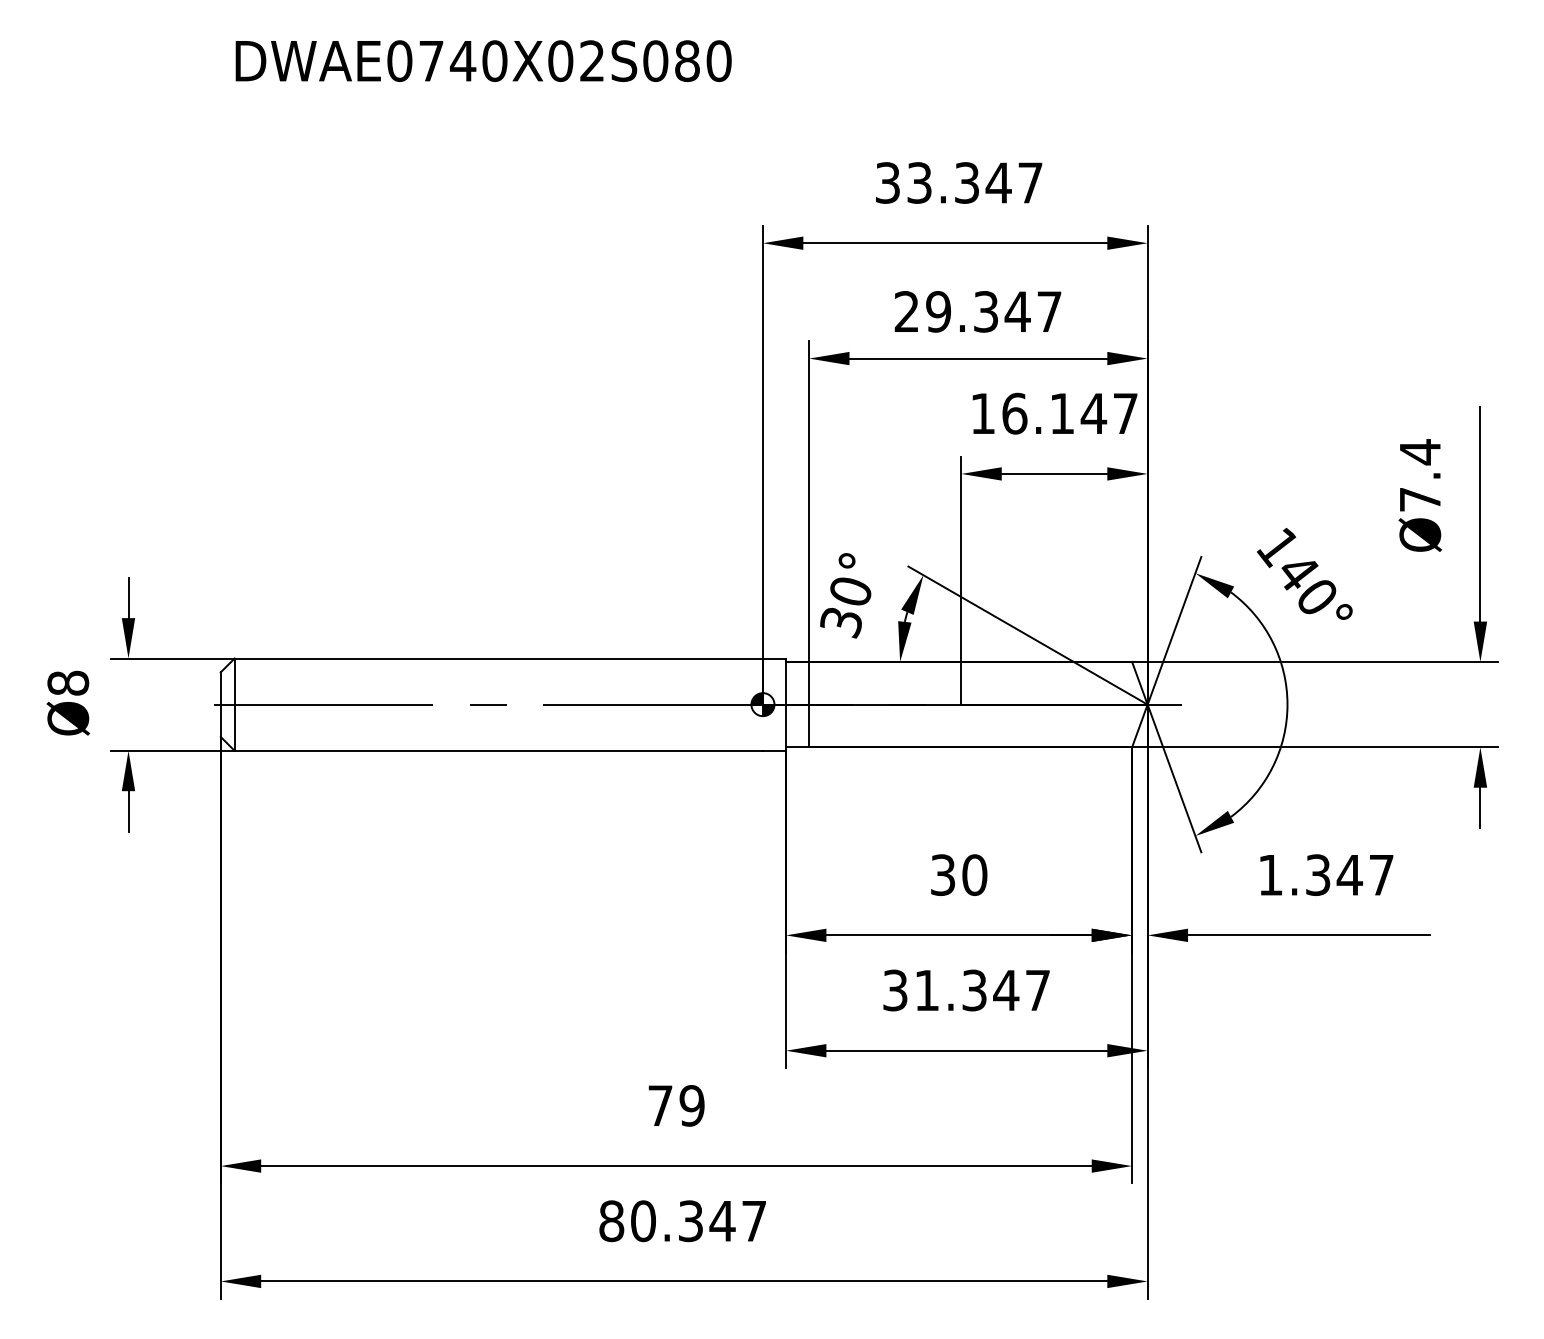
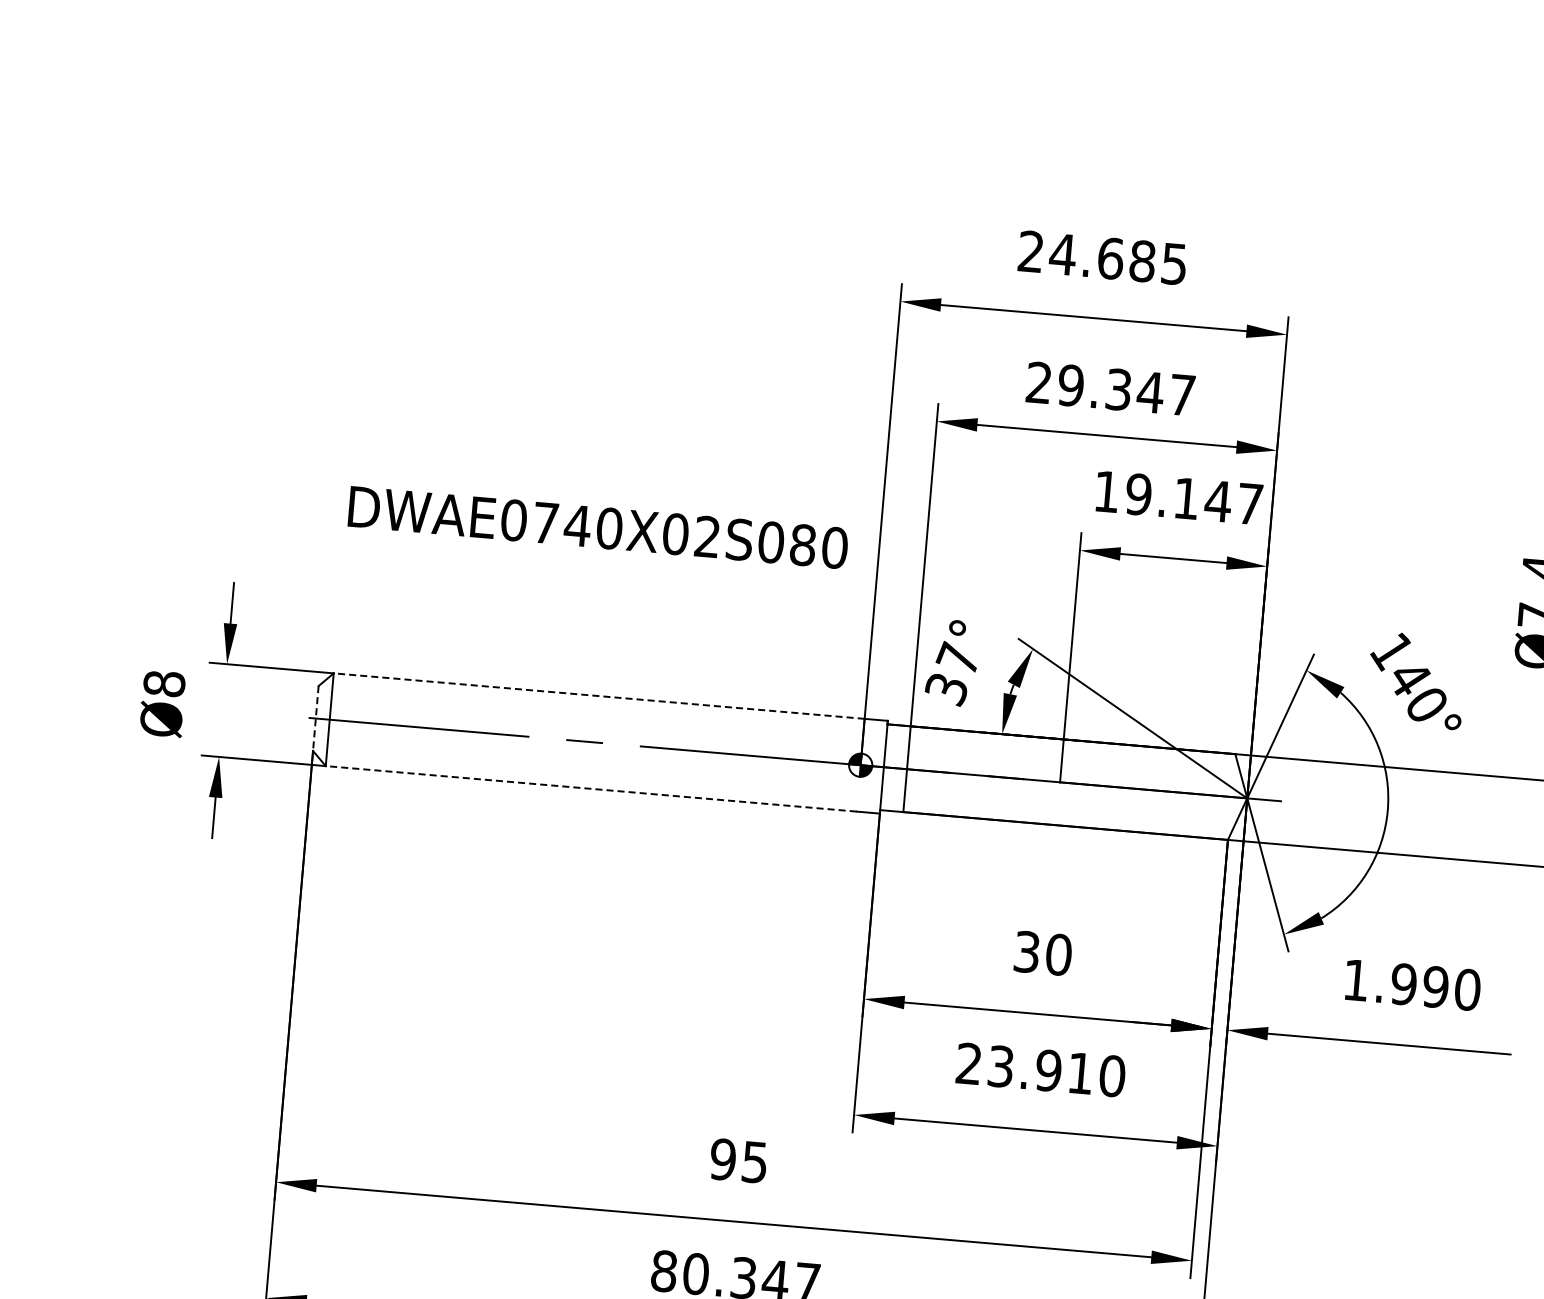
text: (483, 60) -> (598, 526), moved
text: (958, 182) -> (1102, 257), 33.347 -> 24.685
text: (1014, 413) -> (1138, 494), 16.147 -> 19.147
text: (849, 589) -> (957, 656), 30° -> 37°
line: (498, 658) -> (598, 696), solid -> dashed
line: (220, 705) -> (315, 719), solid -> dashed
line: (498, 750) -> (590, 788), solid -> dashed
text: (1349, 875) -> (1435, 987), 1.347 -> 1.990
text: (966, 990) -> (1040, 1070), 31.347 -> 23.910
text: (676, 1105) -> (739, 1160), 79 -> 95

